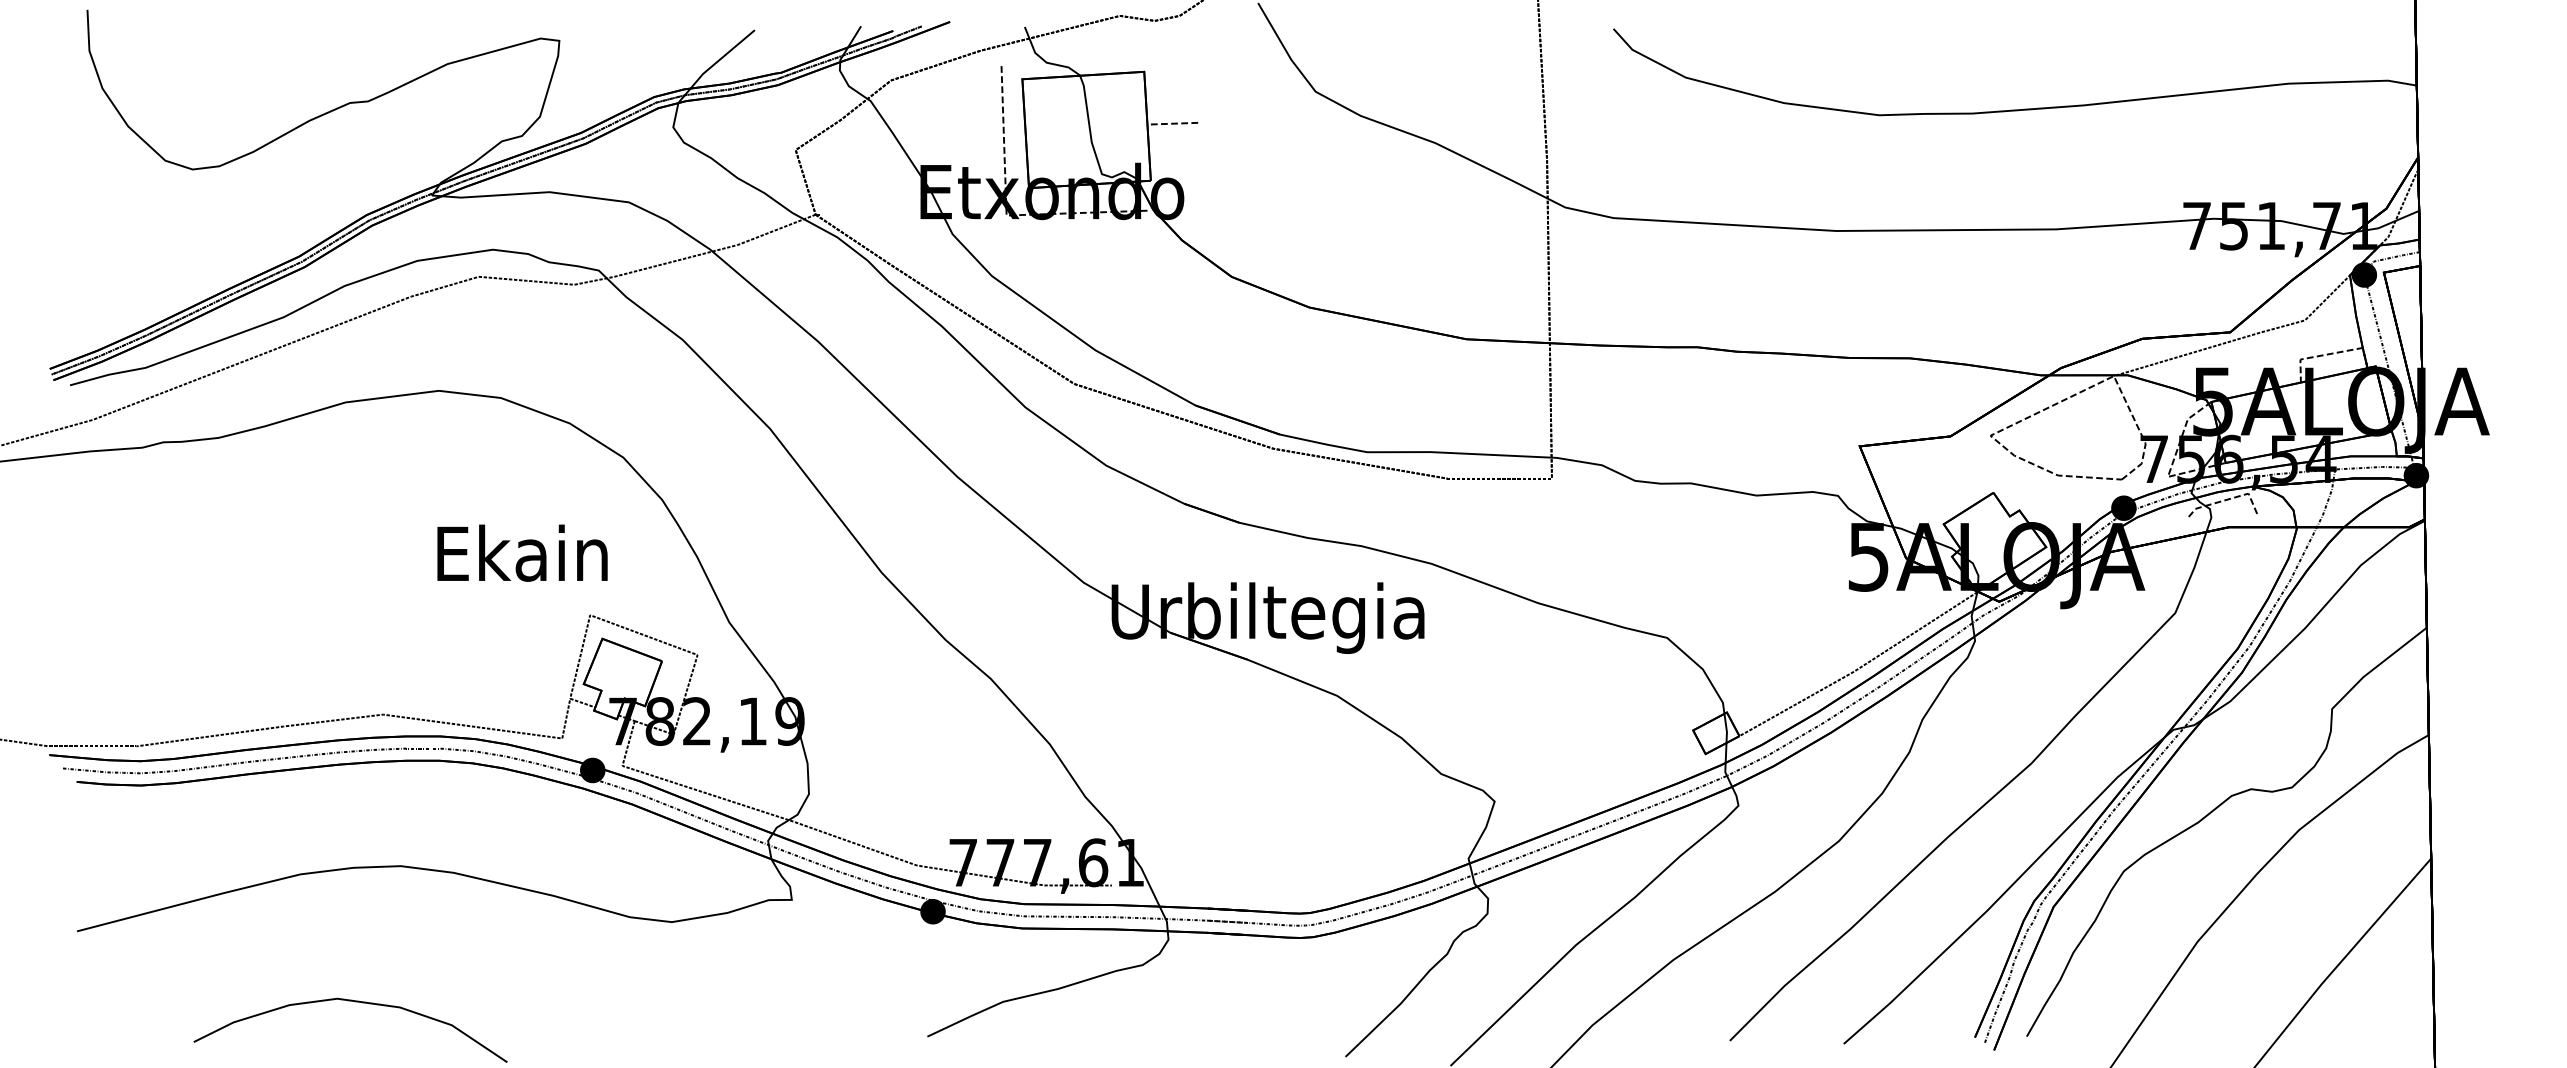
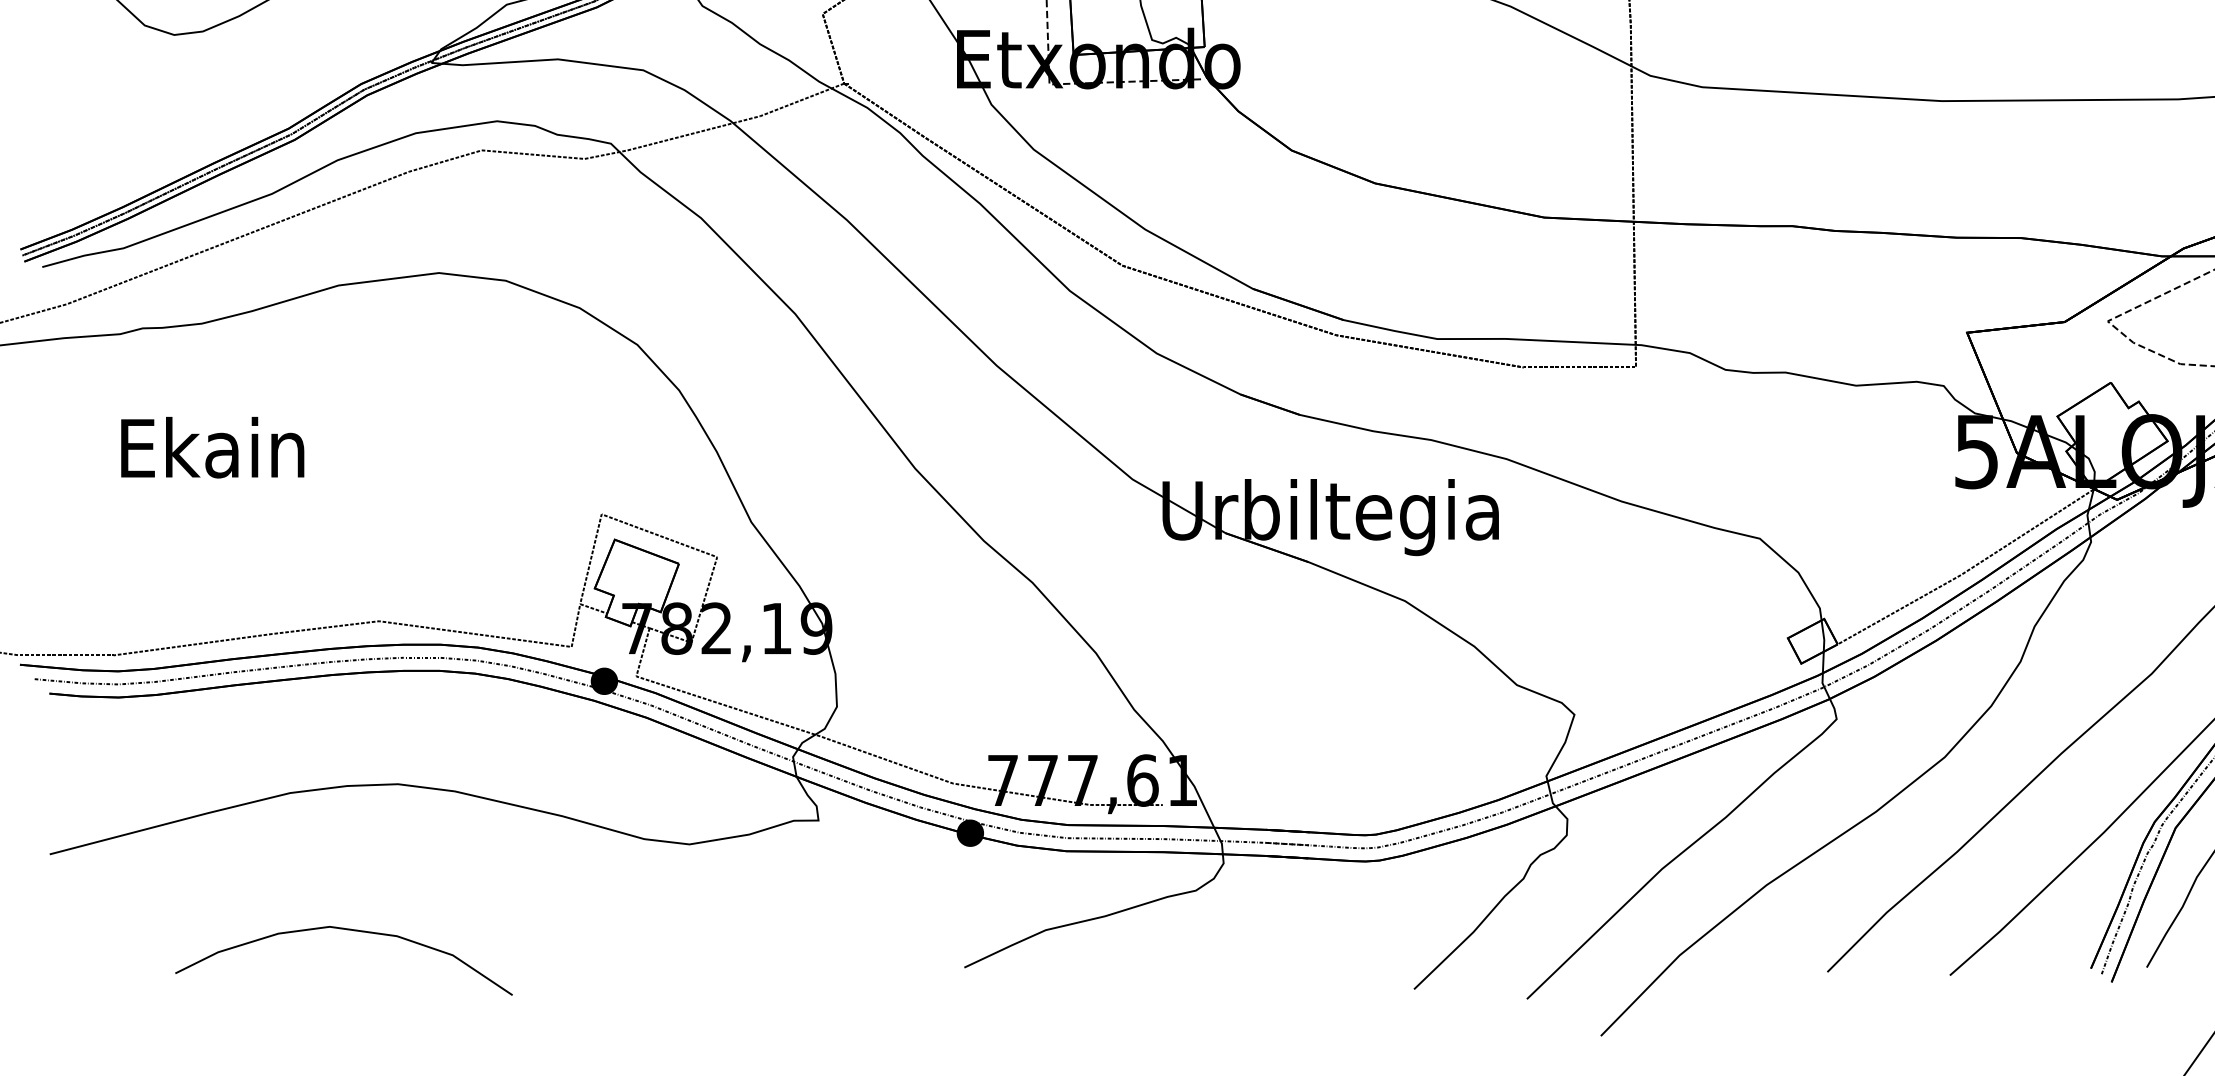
text: (522, 552) -> (212, 446), moved

